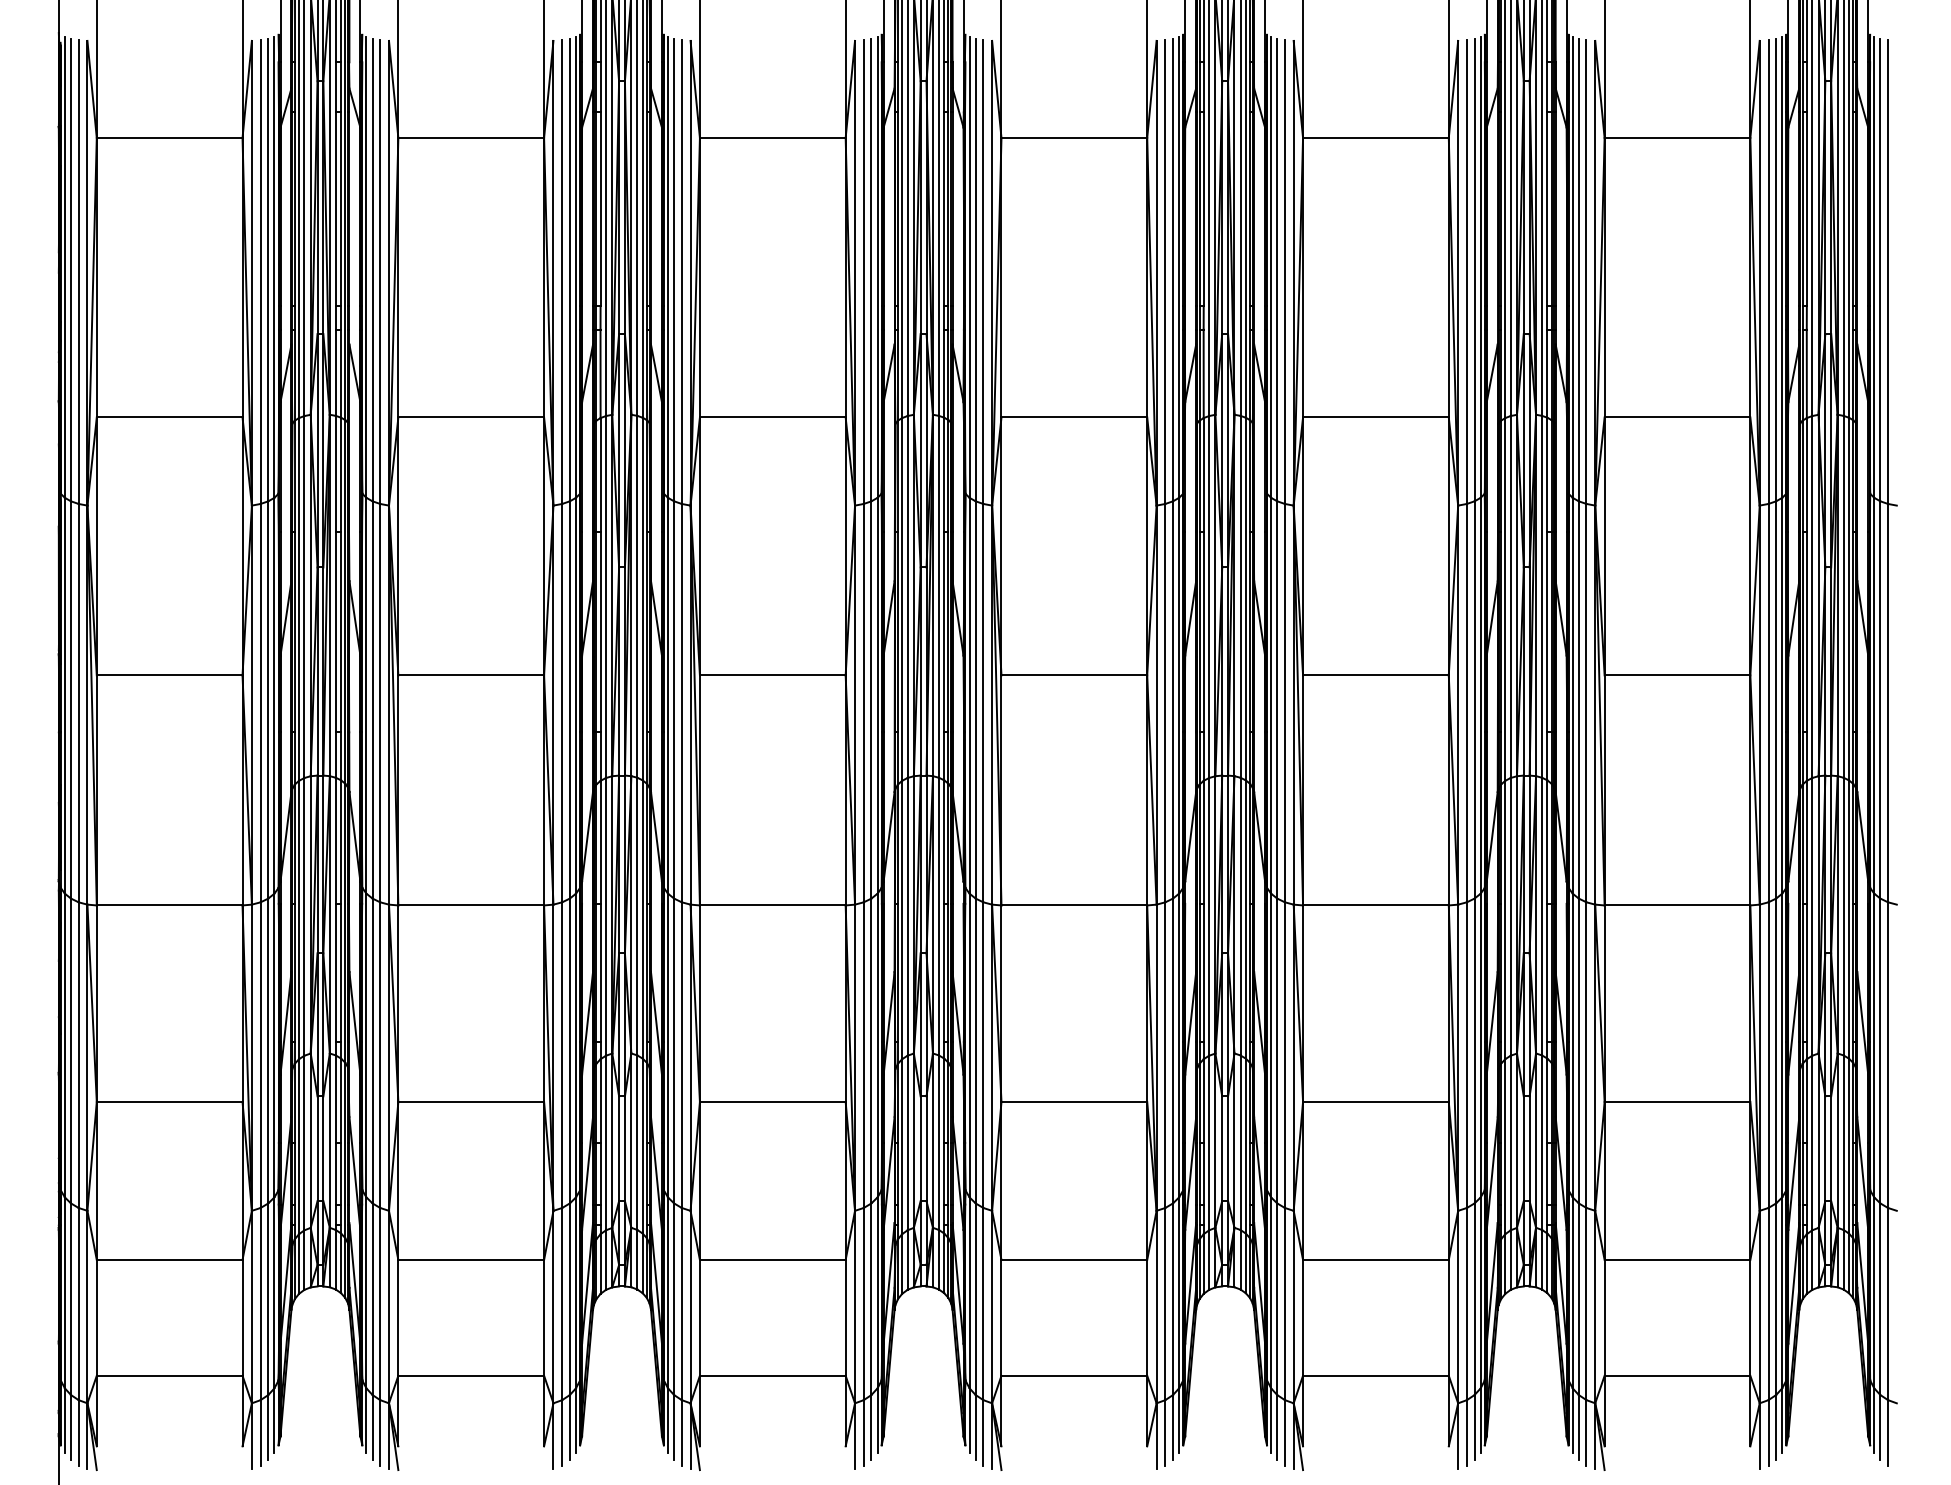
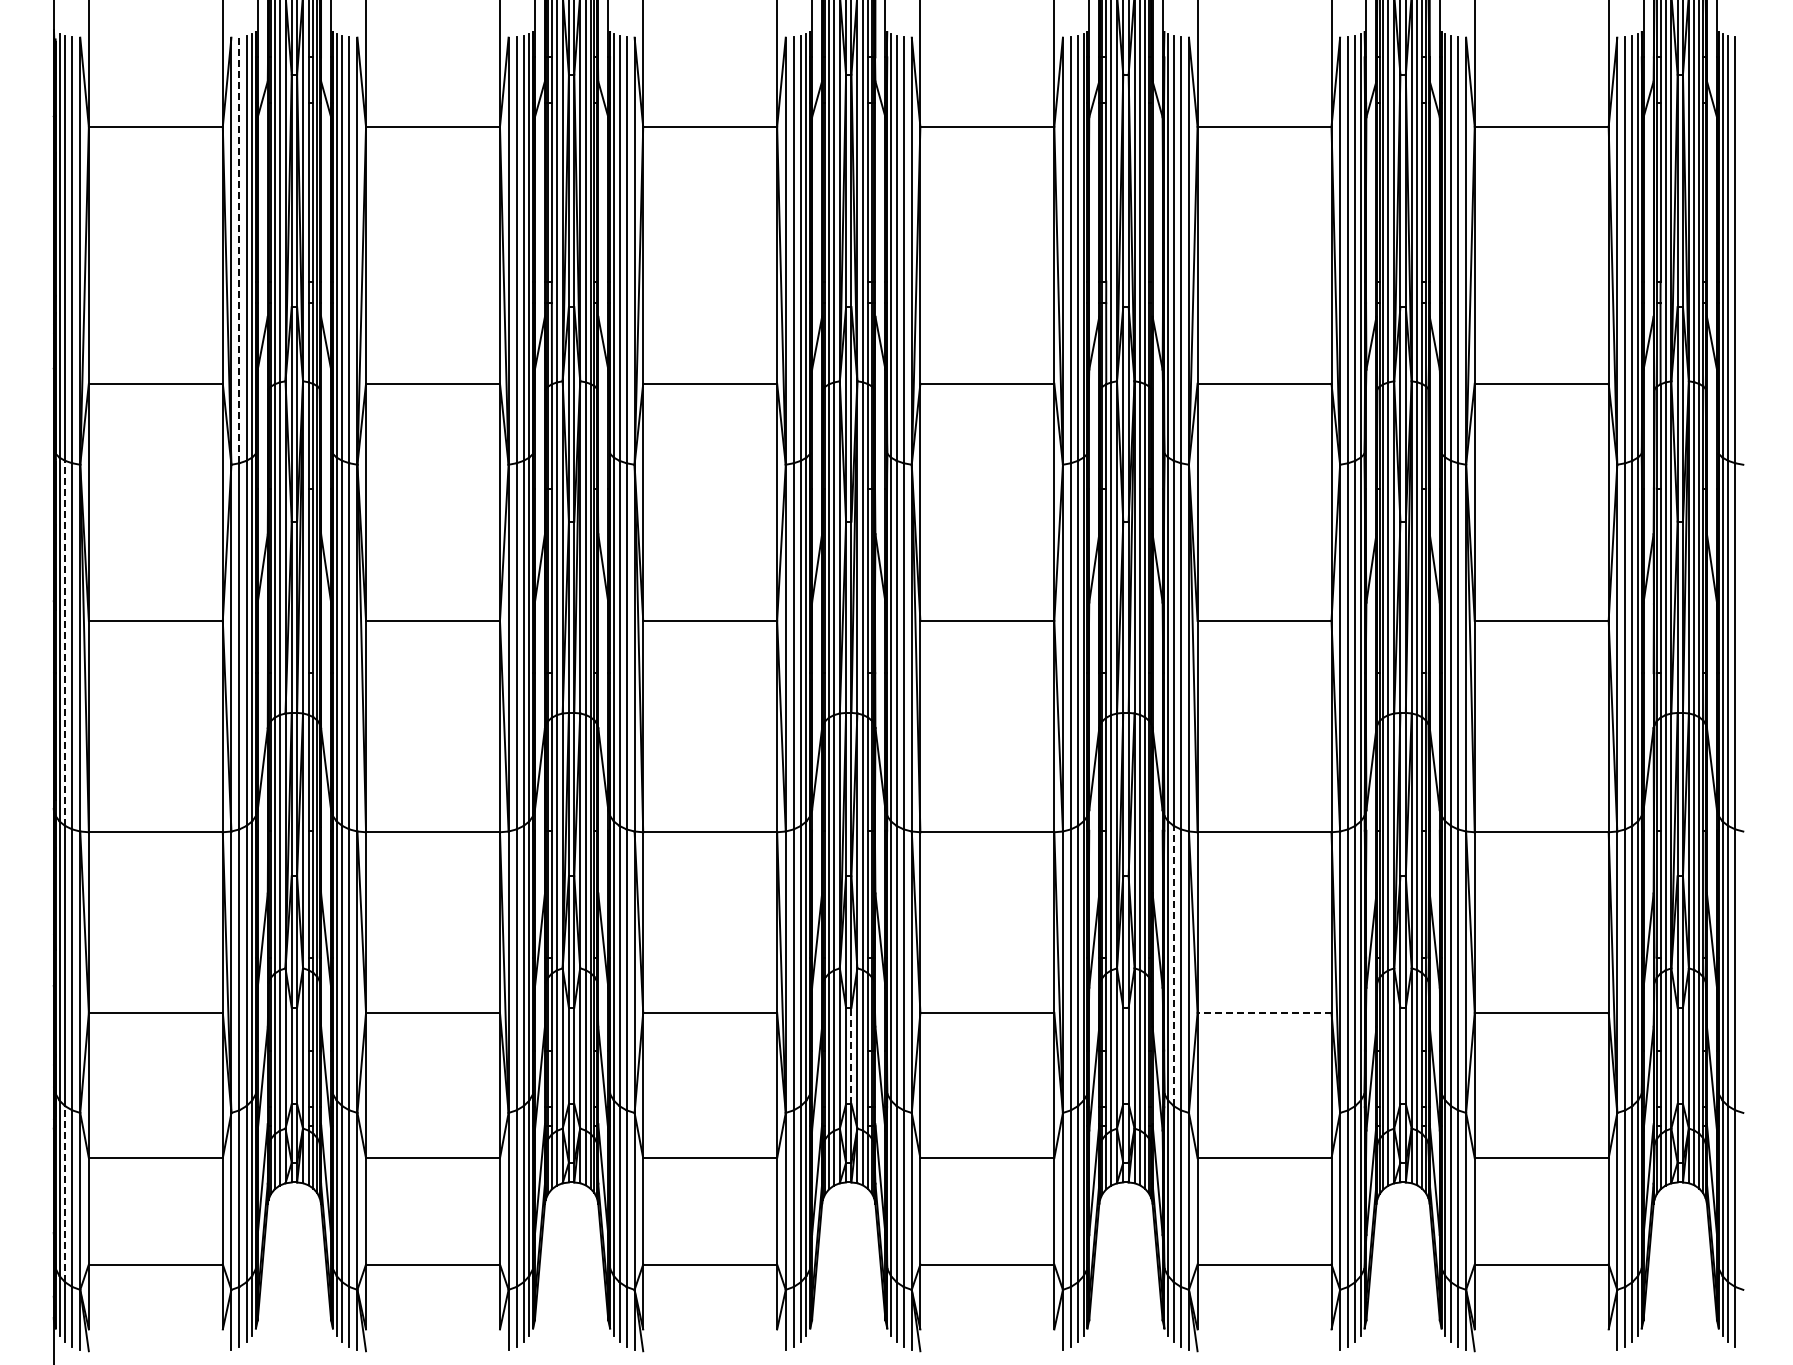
line: (260, 271) -> (239, 249), solid -> dashed
line: (71, 700) -> (65, 643), solid -> dashed
line: (1276, 1050) -> (1173, 965), solid -> dashed
line: (1375, 1101) -> (1264, 1012), solid -> dashed
line: (926, 1148) -> (851, 1055), solid -> dashed
line: (71, 1298) -> (65, 1193), solid -> dashed

